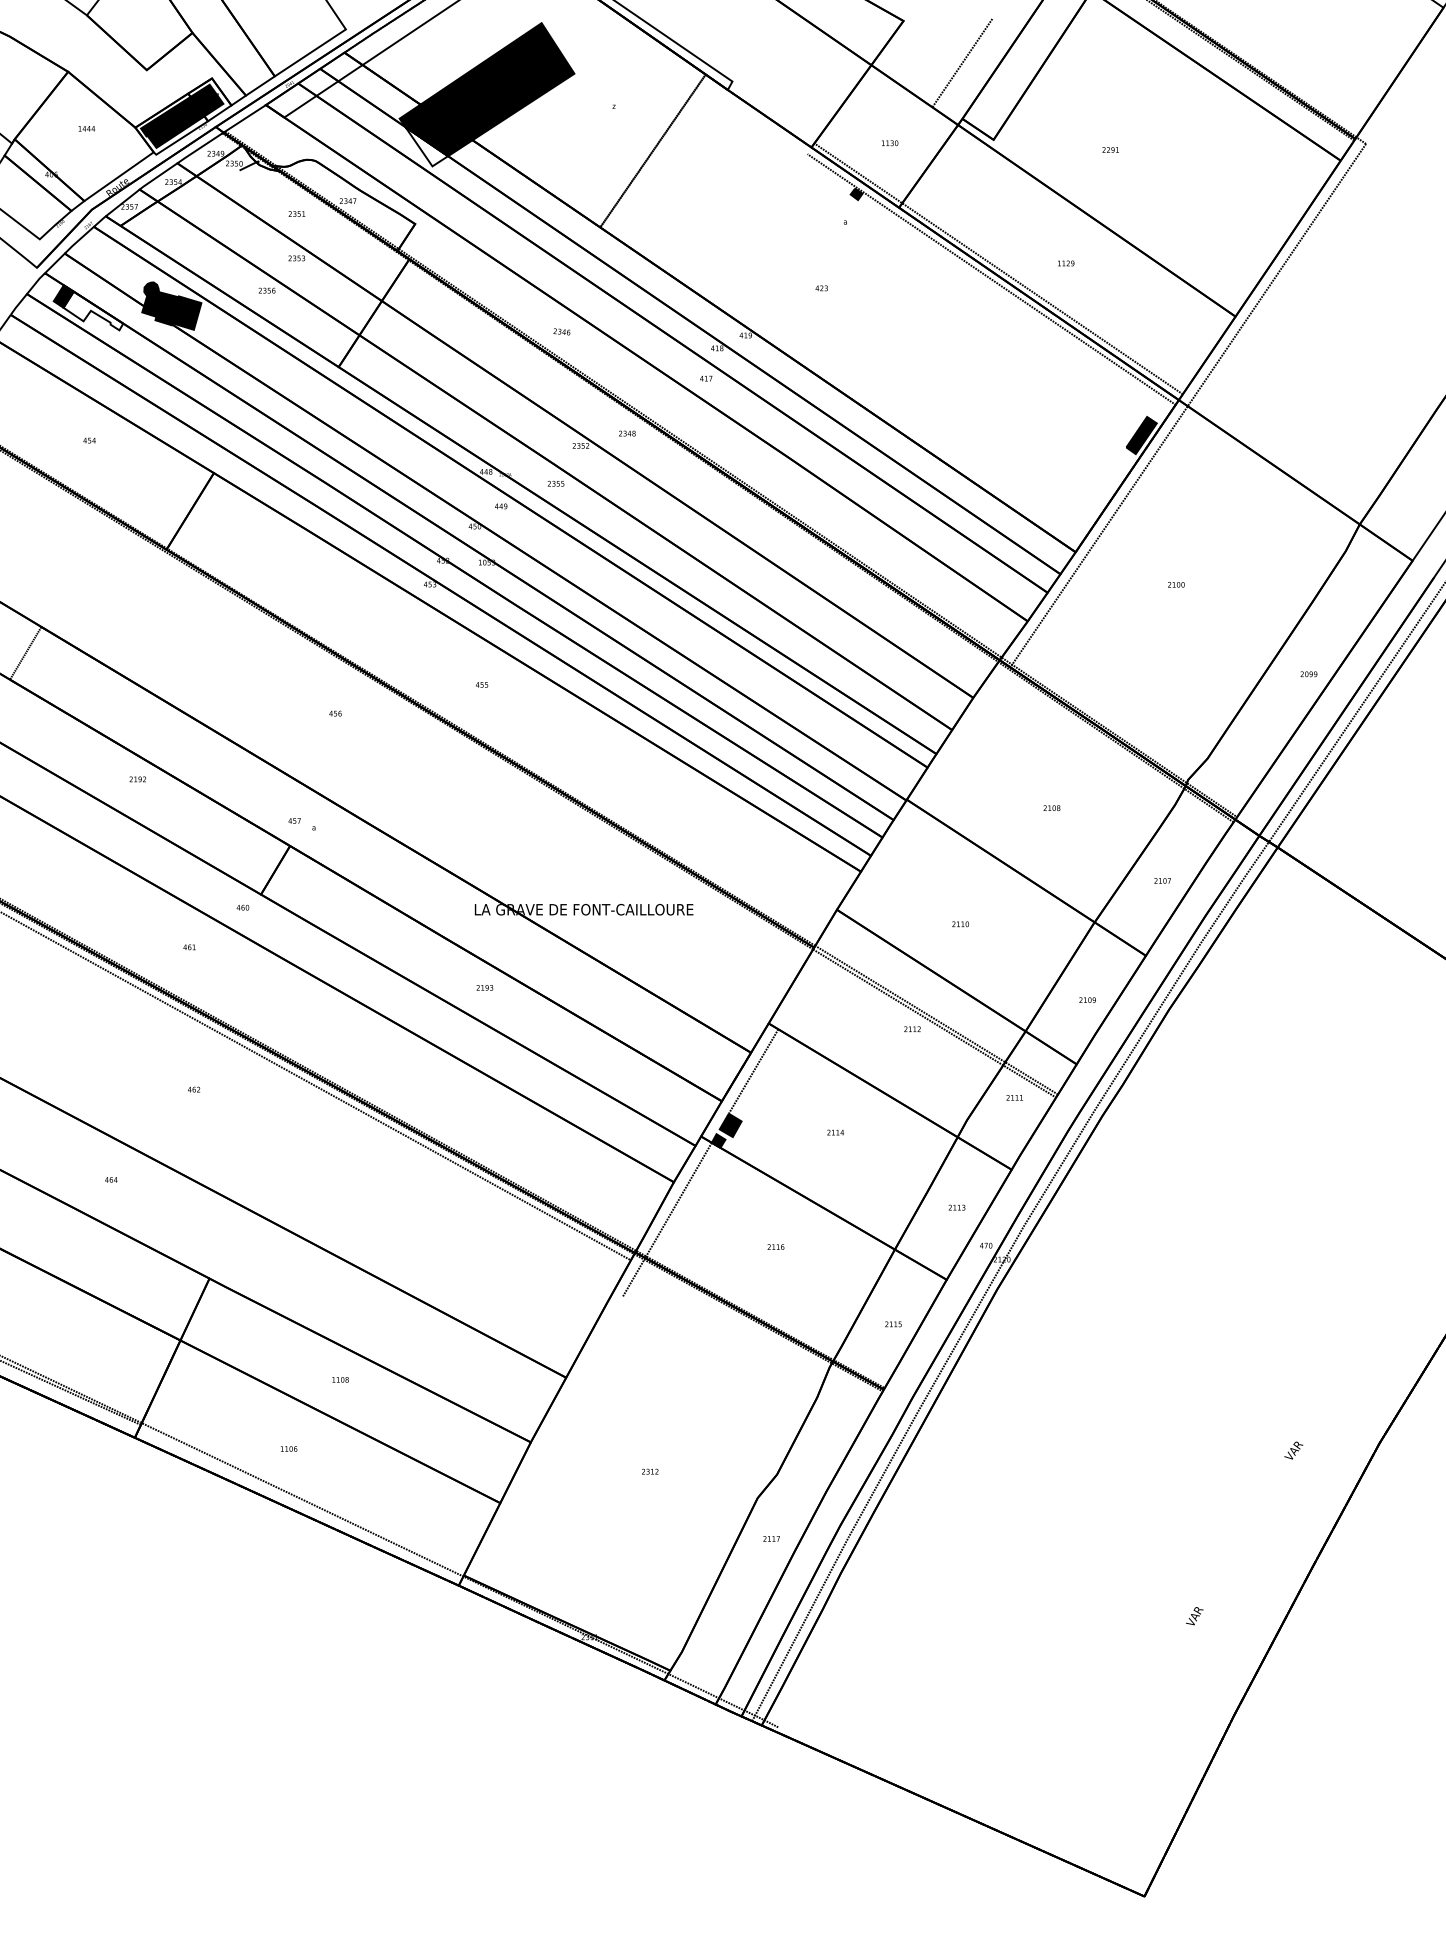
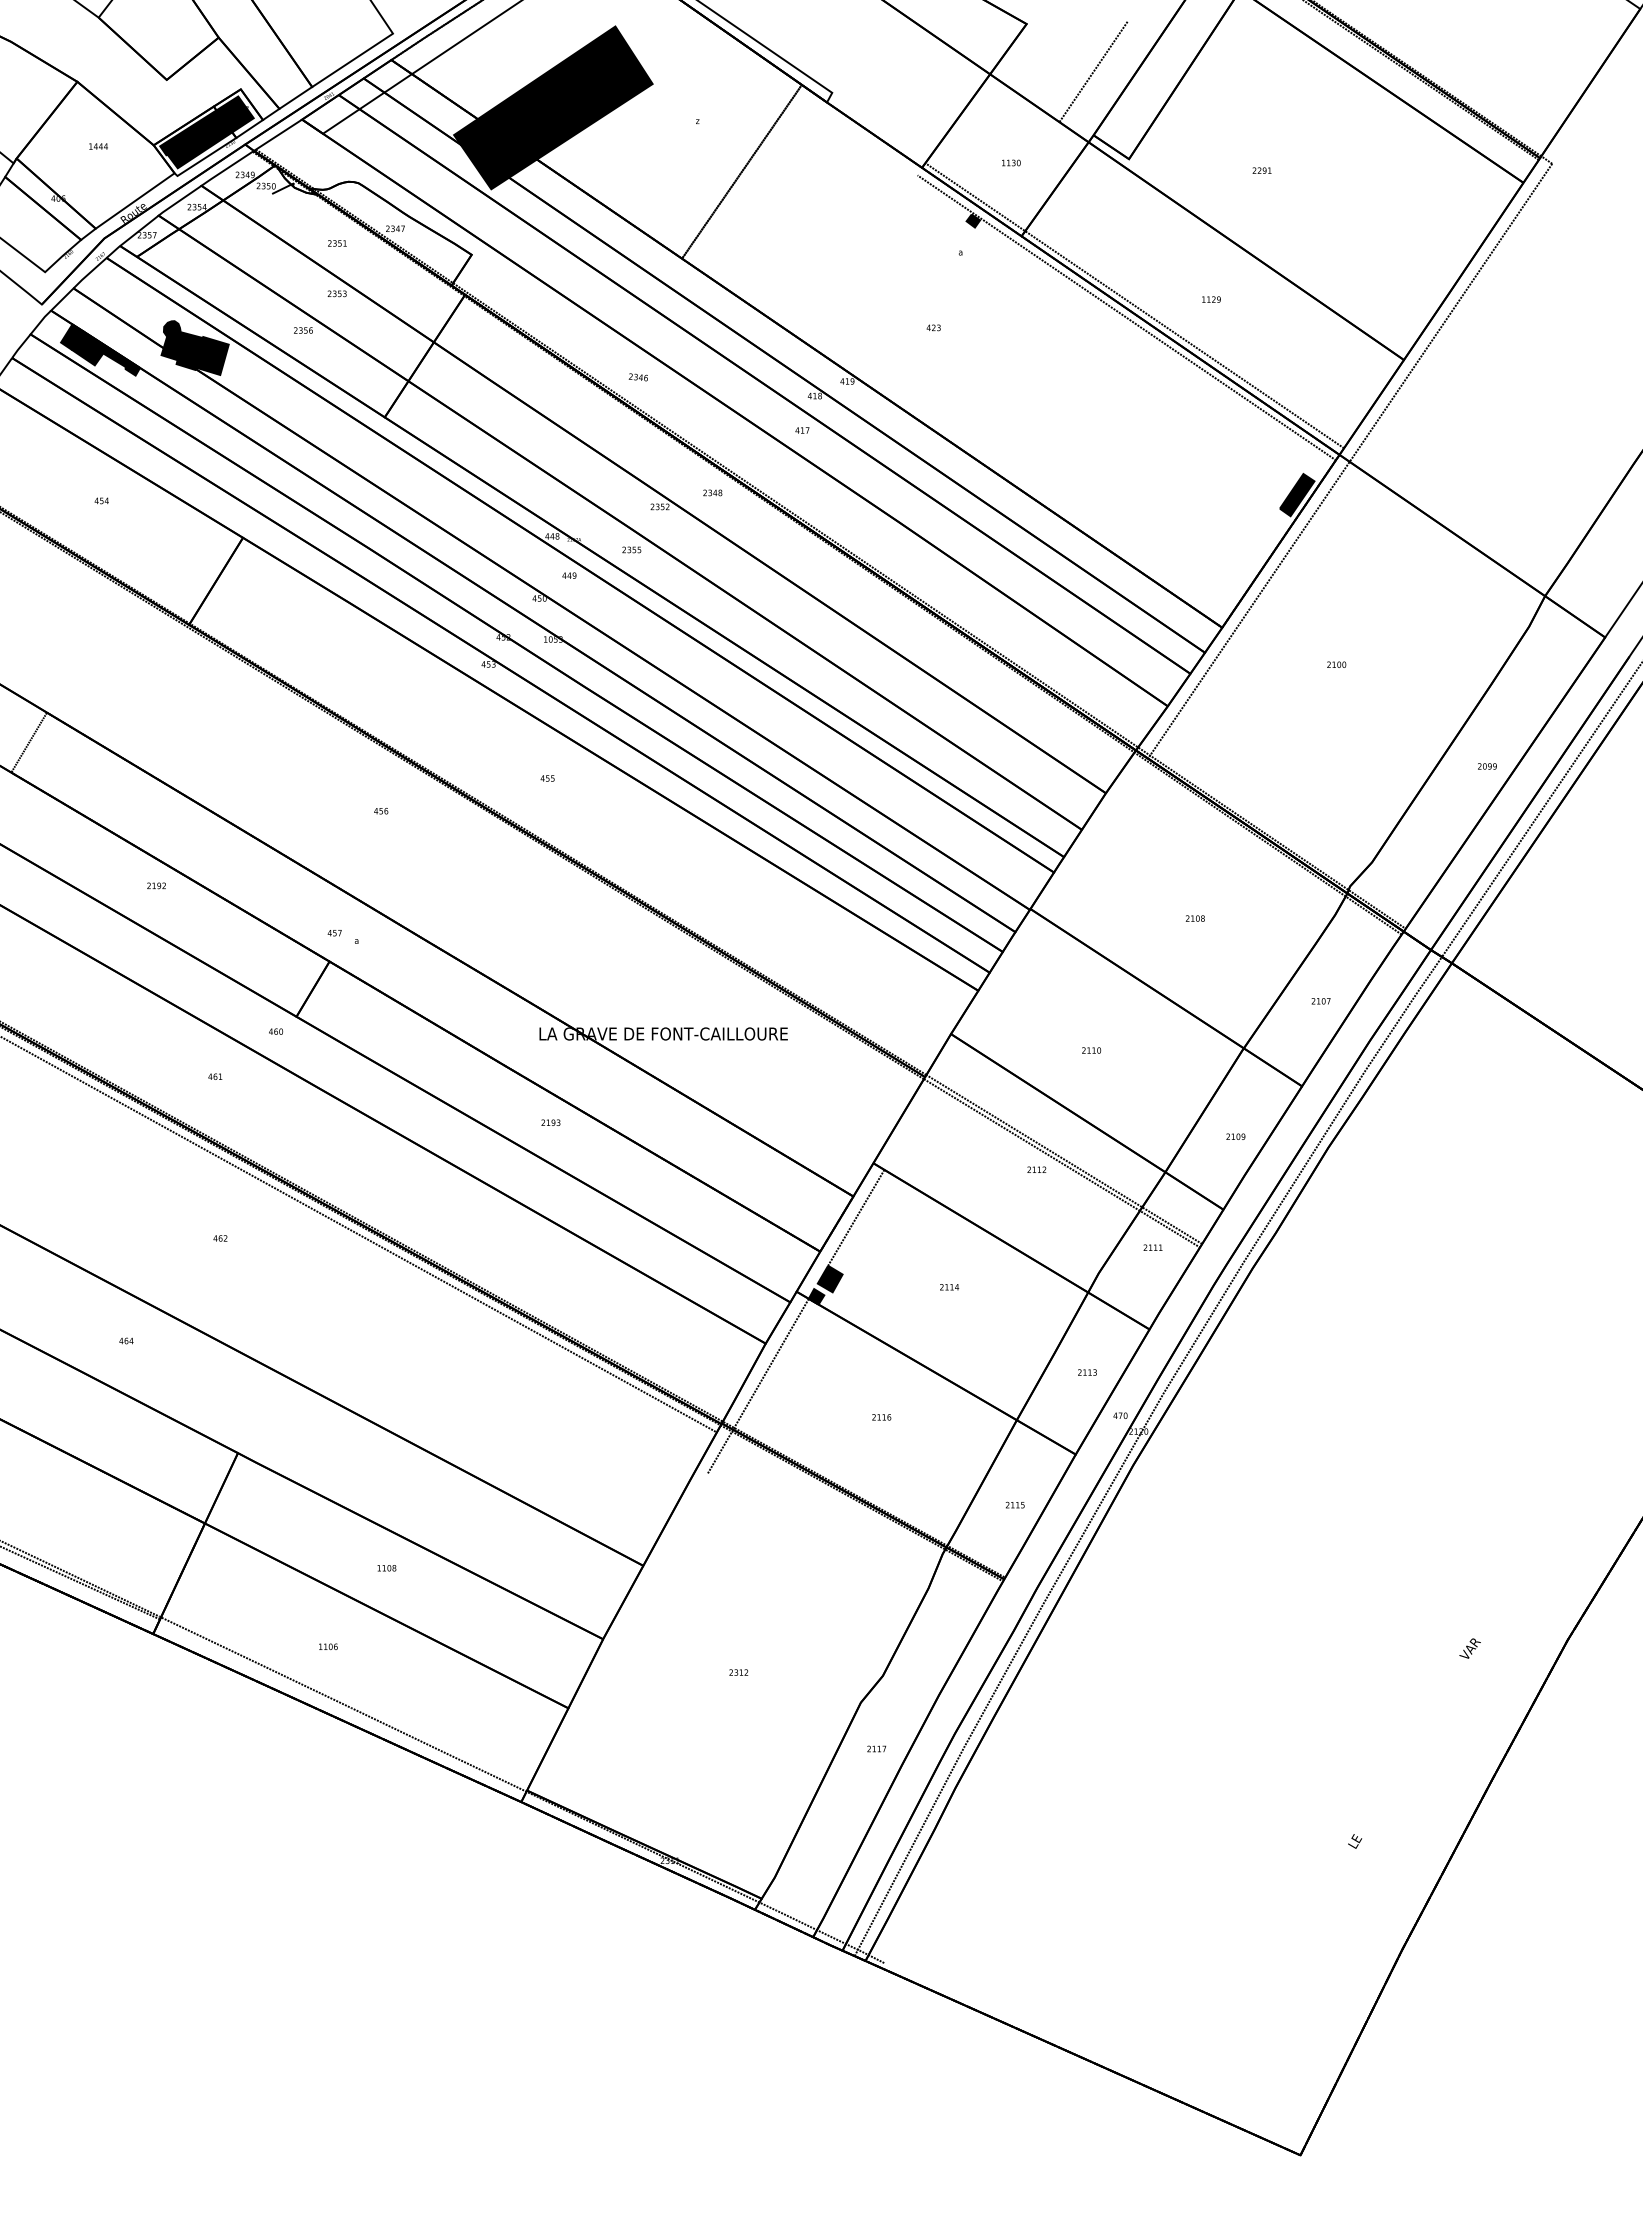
fill: (426, 146) -> (484, 166), added
fill: (93, 310) -> (106, 353), added
text: (1194, 1616) -> (1357, 1837), VAR -> LE

